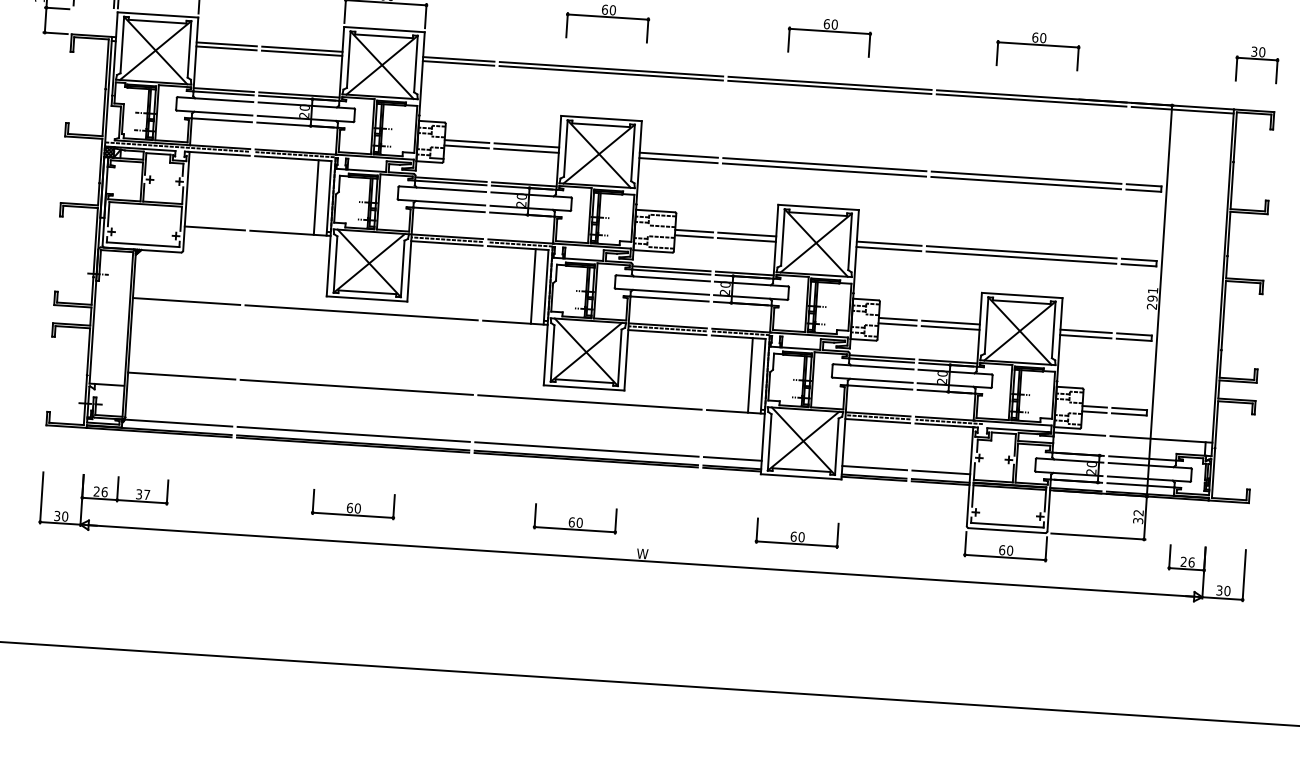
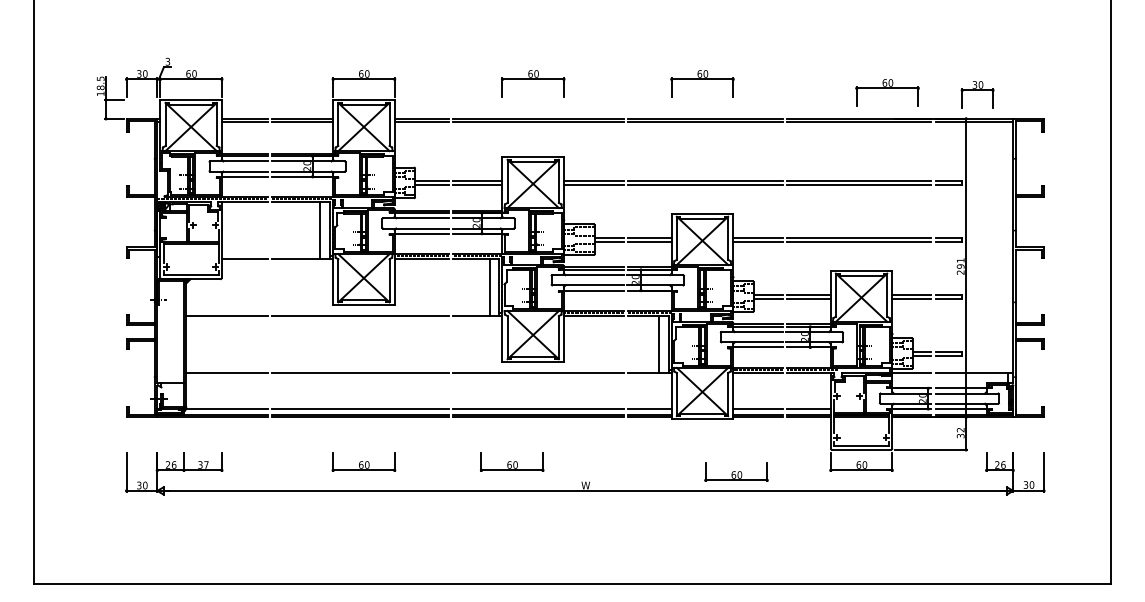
part: (1038, 50) -> (887, 92), moved
part: (1256, 64) -> (977, 94), moved
part: (576, 517) -> (512, 461), moved
part: (797, 532) -> (736, 471), moved

